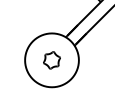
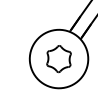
part: (51, 60) -> (58, 59), size x1.43

